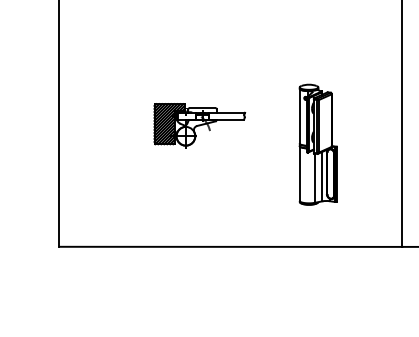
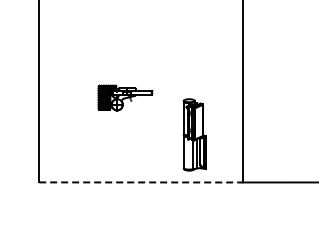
part: (199, 123) -> (125, 97), moved
part: (317, 144) -> (194, 134), moved
line: (230, 246) -> (140, 182), solid -> dashed

